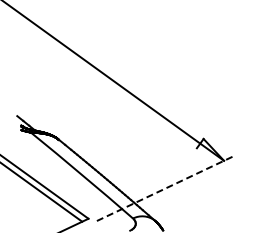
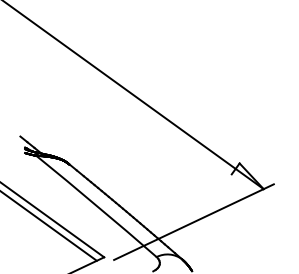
line: (165, 188) -> (194, 221), dashed -> solid

